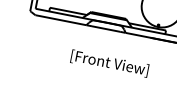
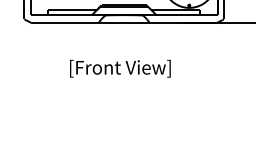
text: (109, 63) -> (120, 68), moved

